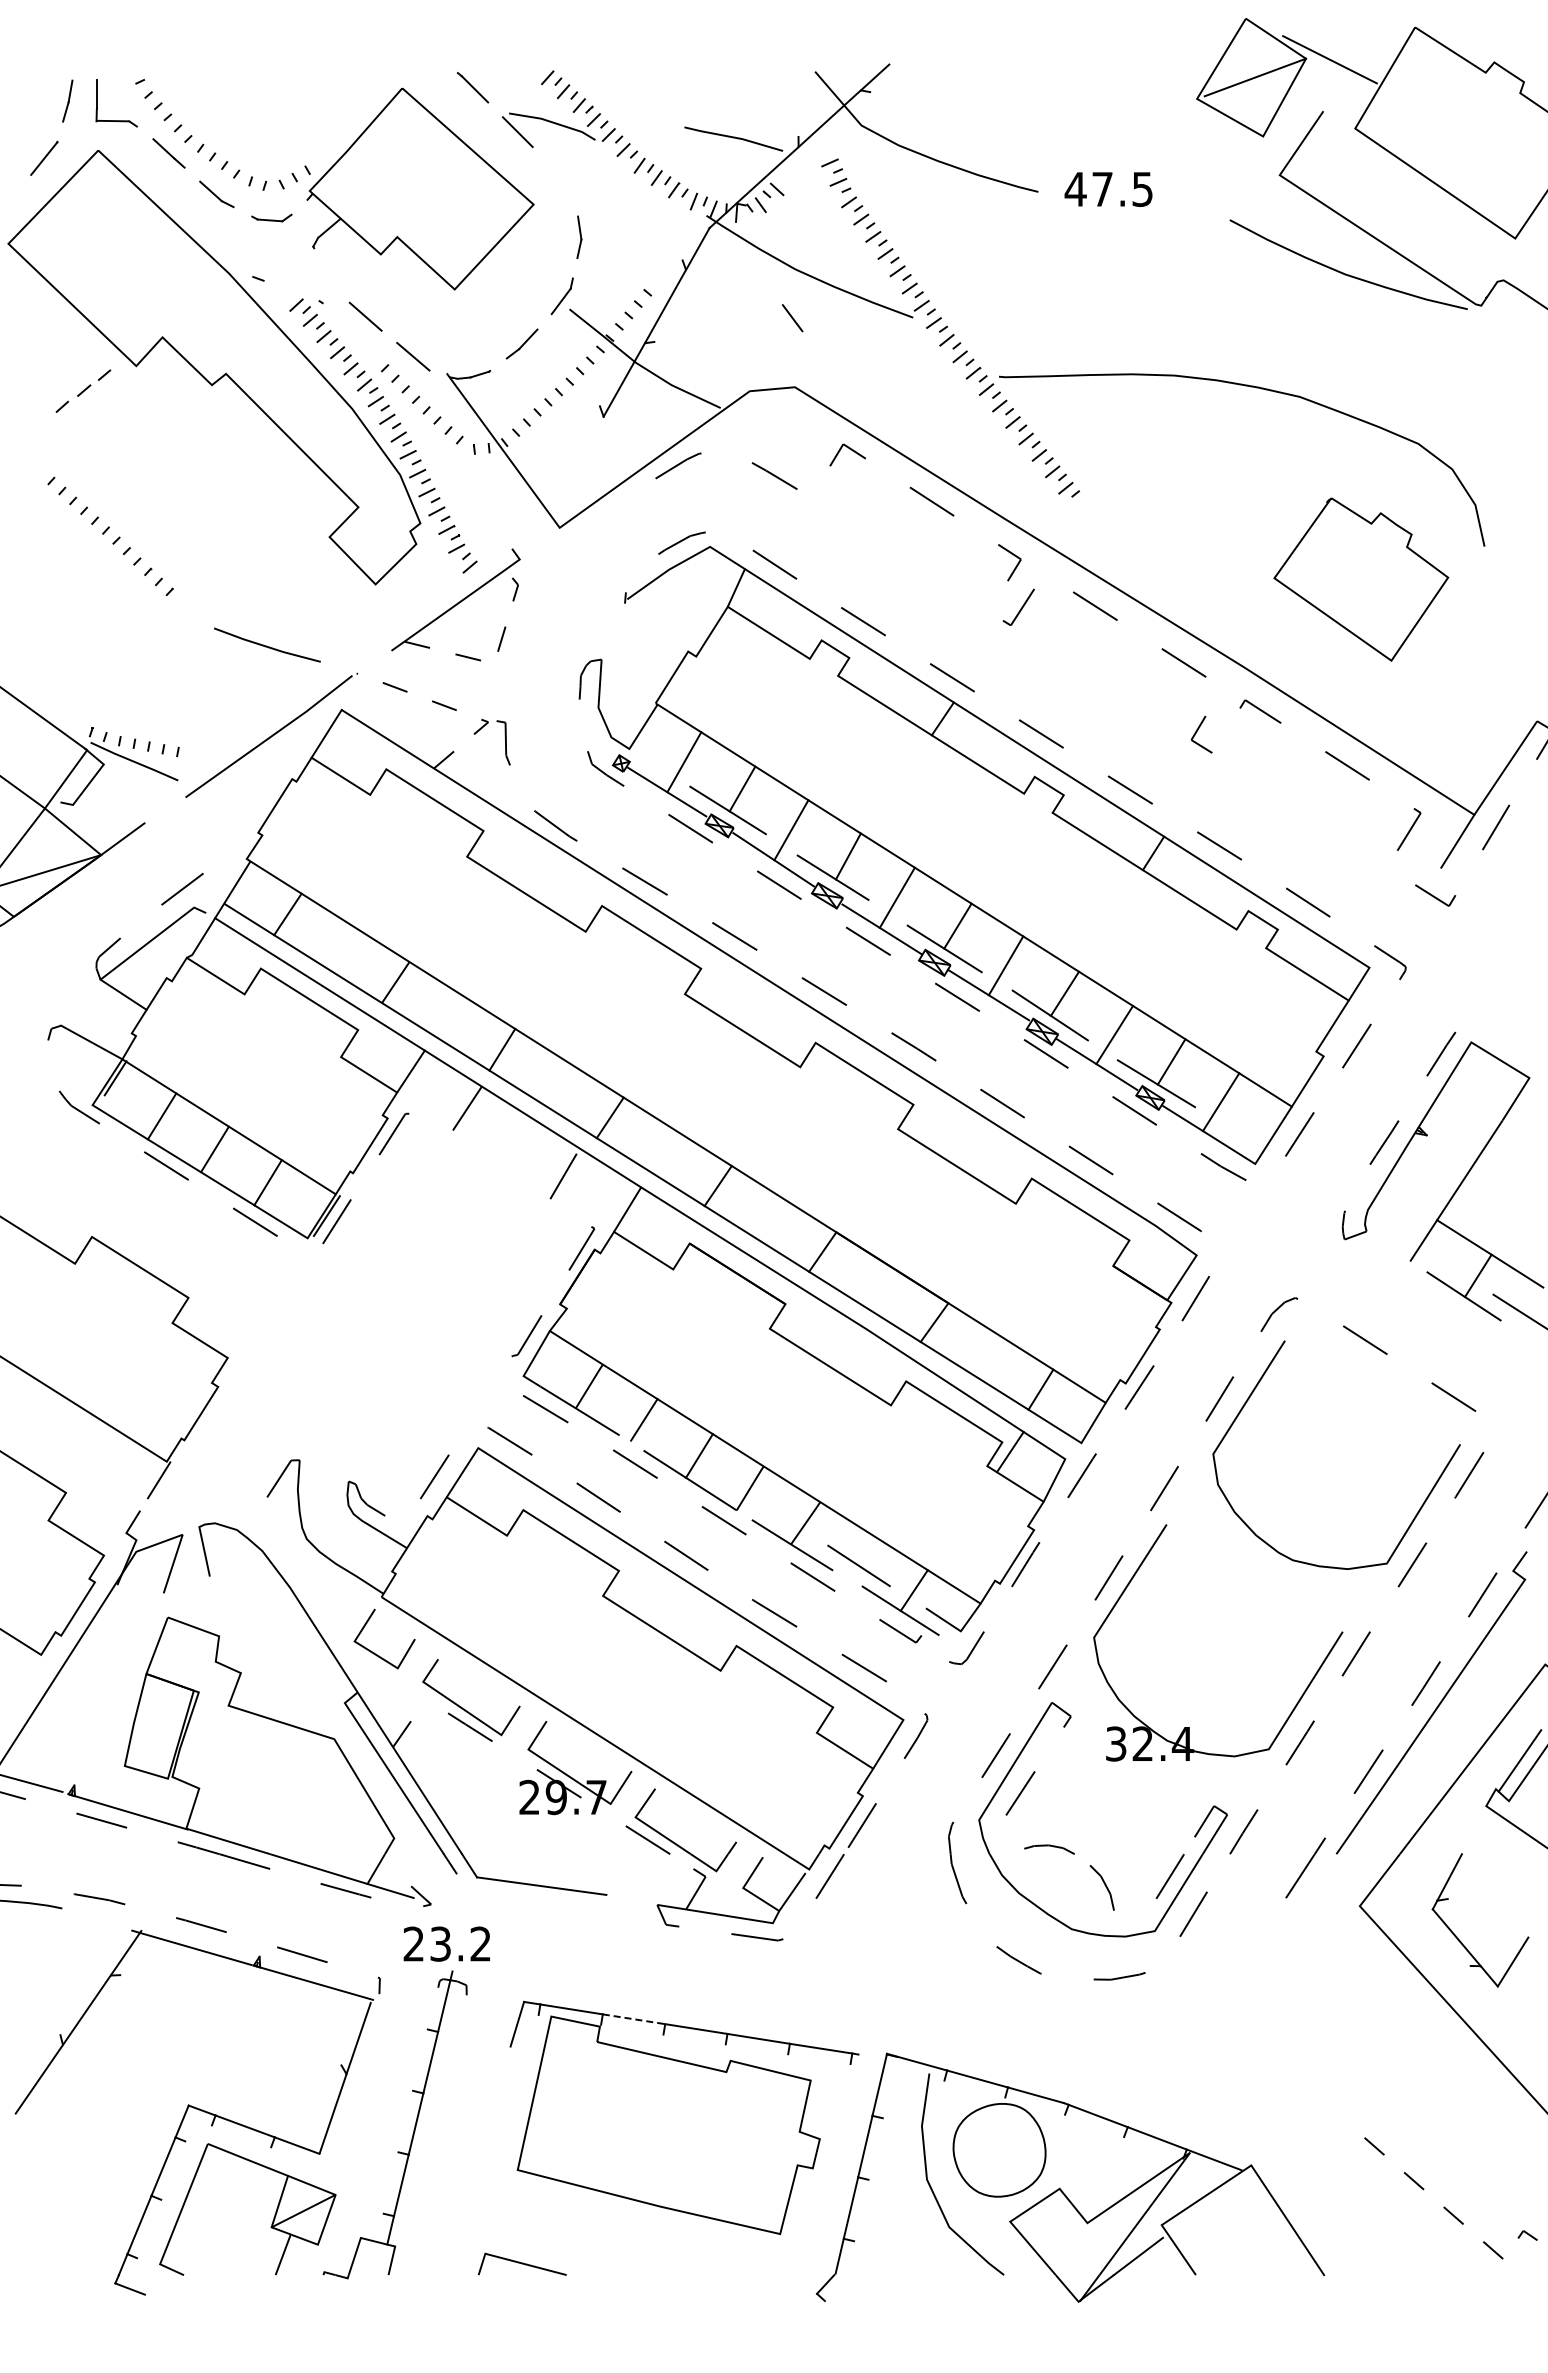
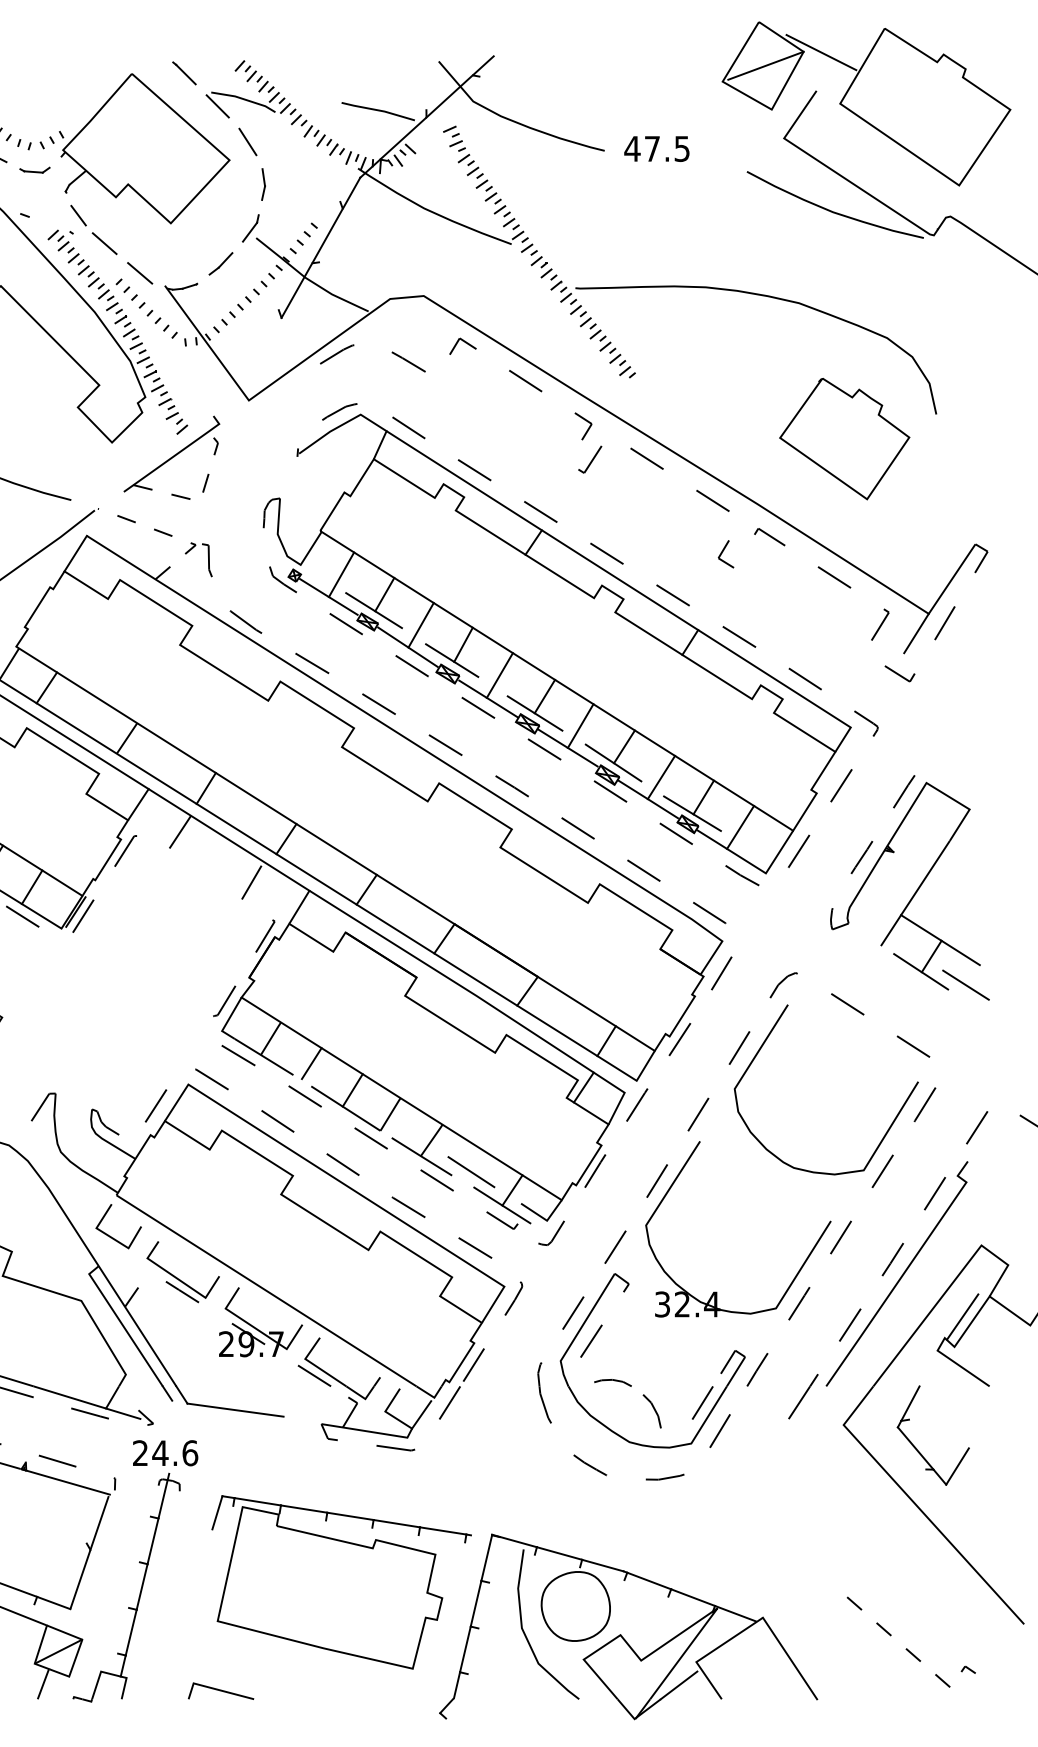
line: (558, 179) -> (248, 141), added
line: (792, 318) -> (78, 215), moved
text: (460, 1943) -> (175, 1452), 23.2 -> 24.6
line: (633, 2019) -> (303, 1509), dashed -> solid

